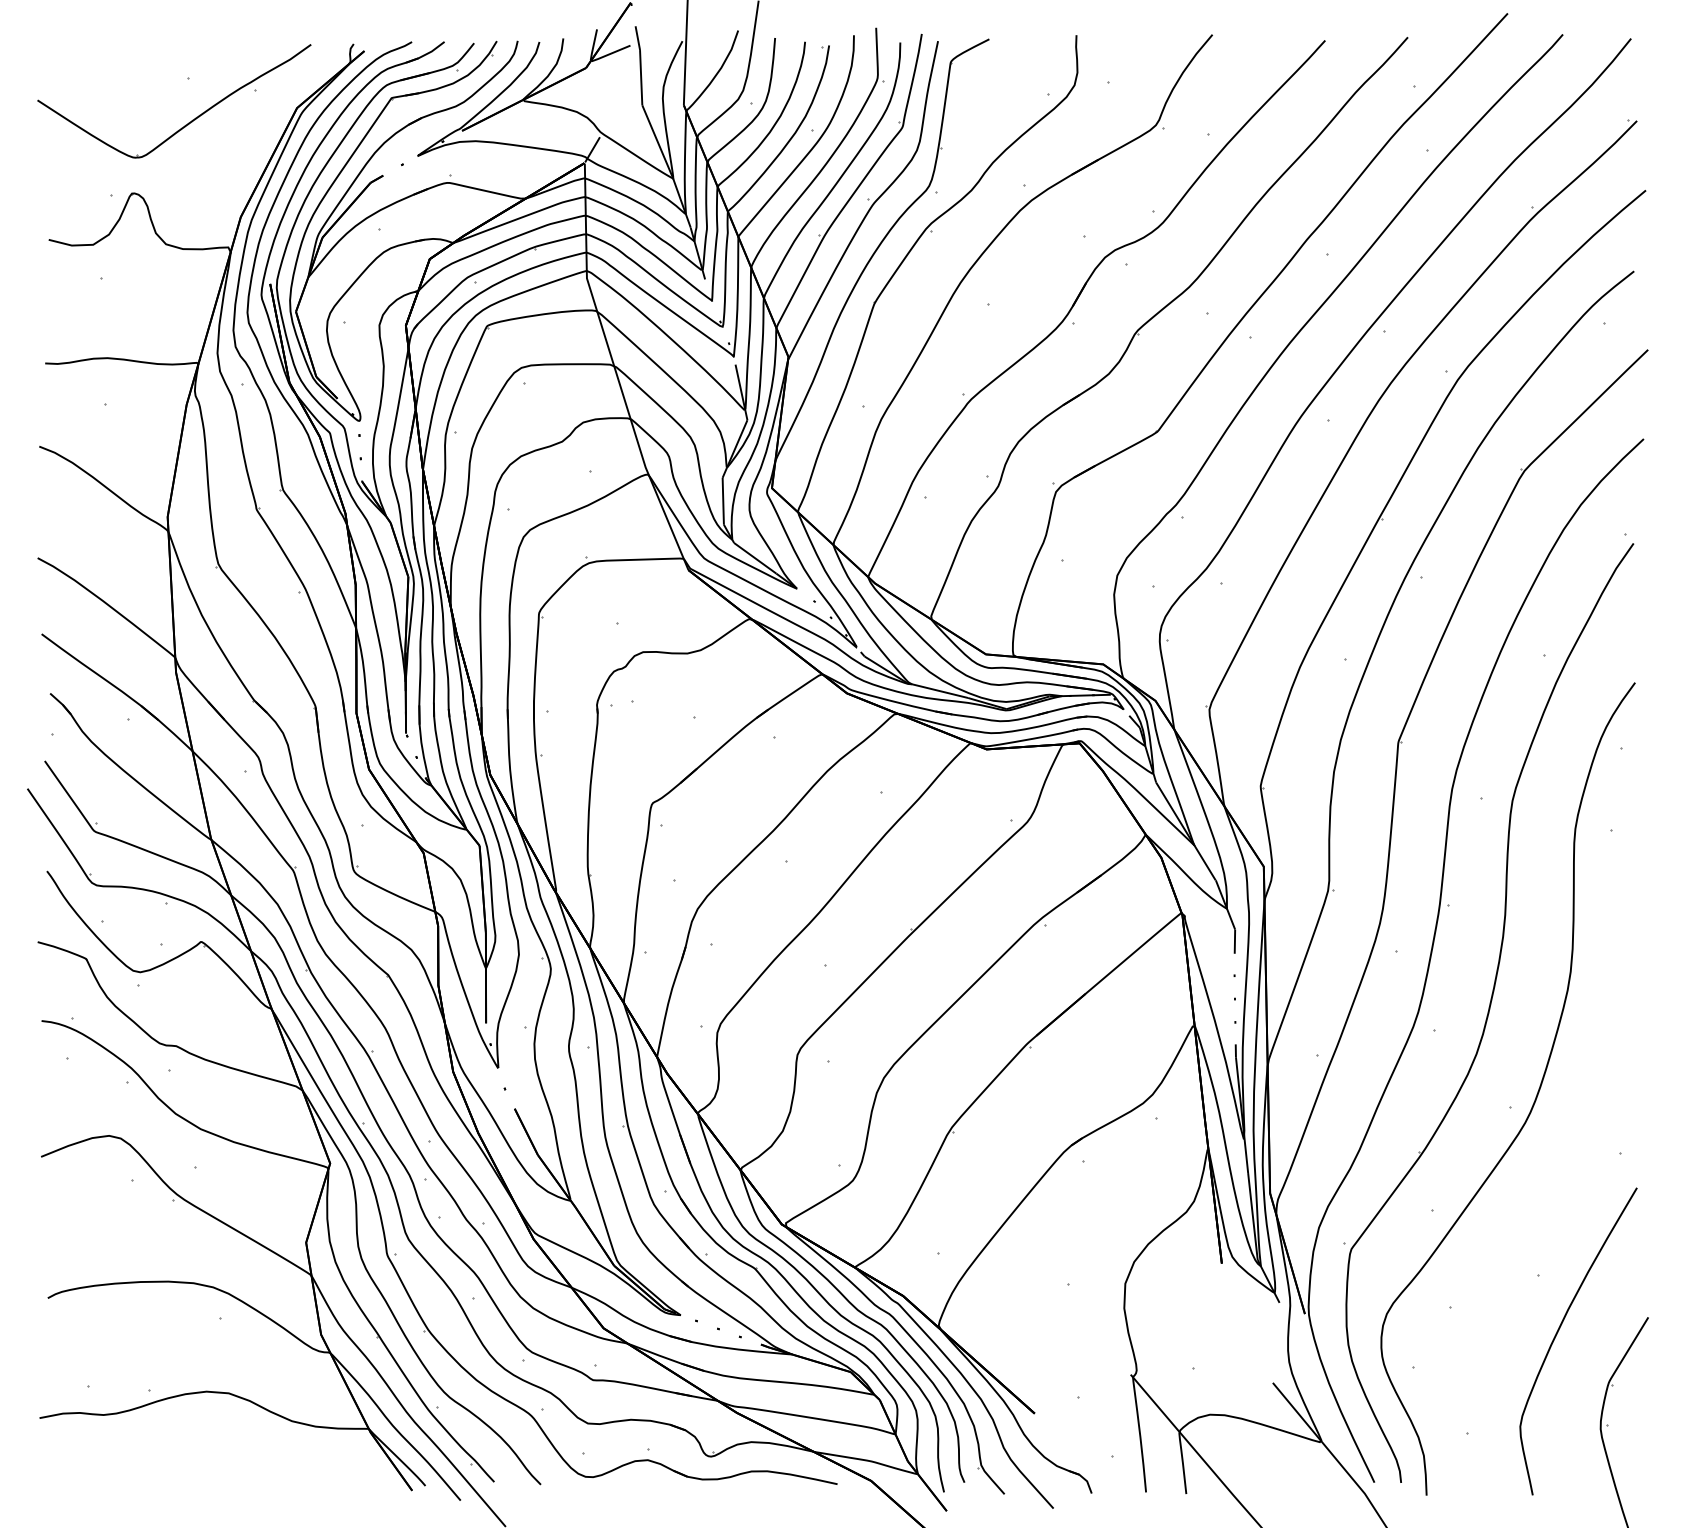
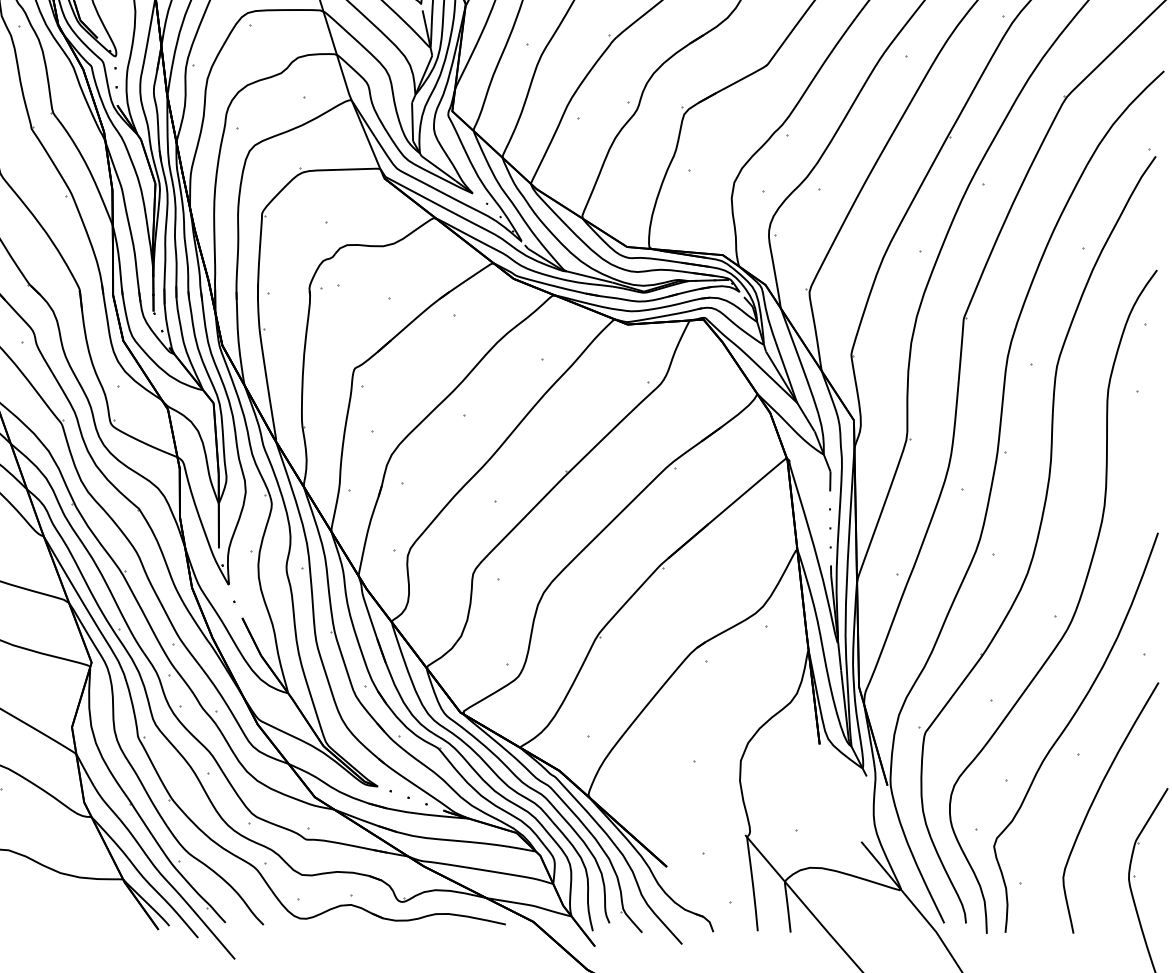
curve: (1524, 1243) -> (1066, 727), added

